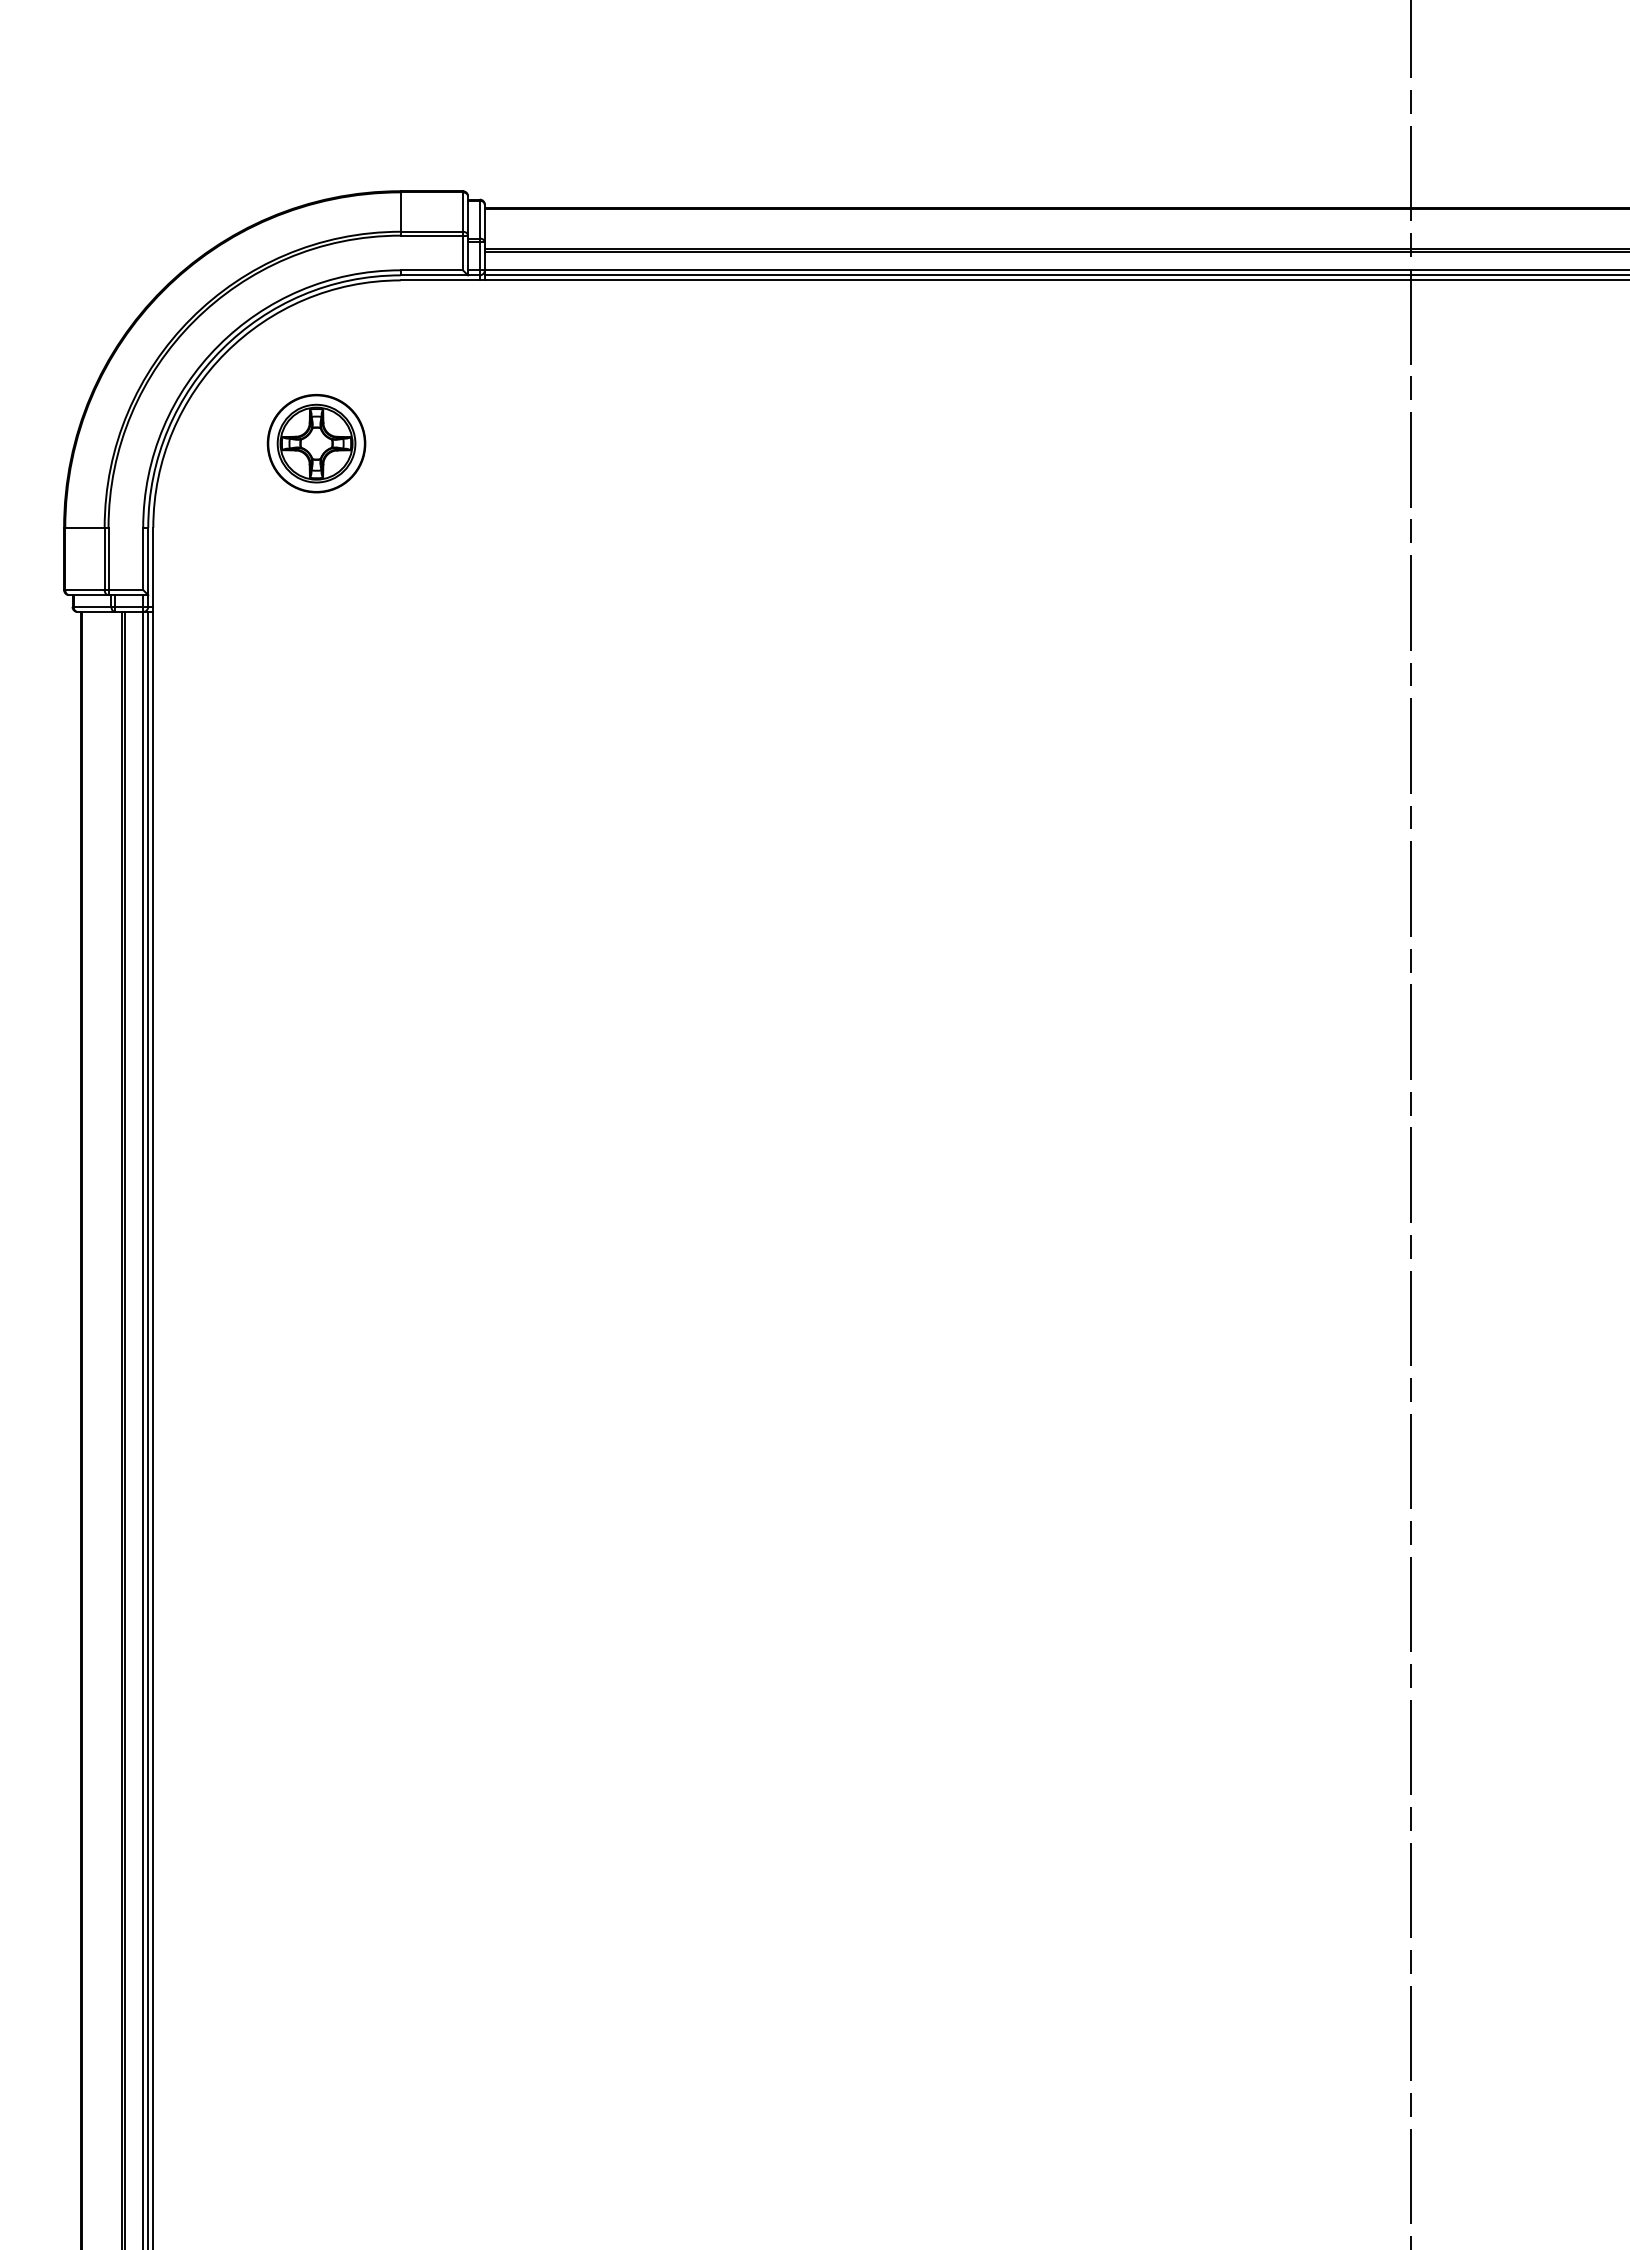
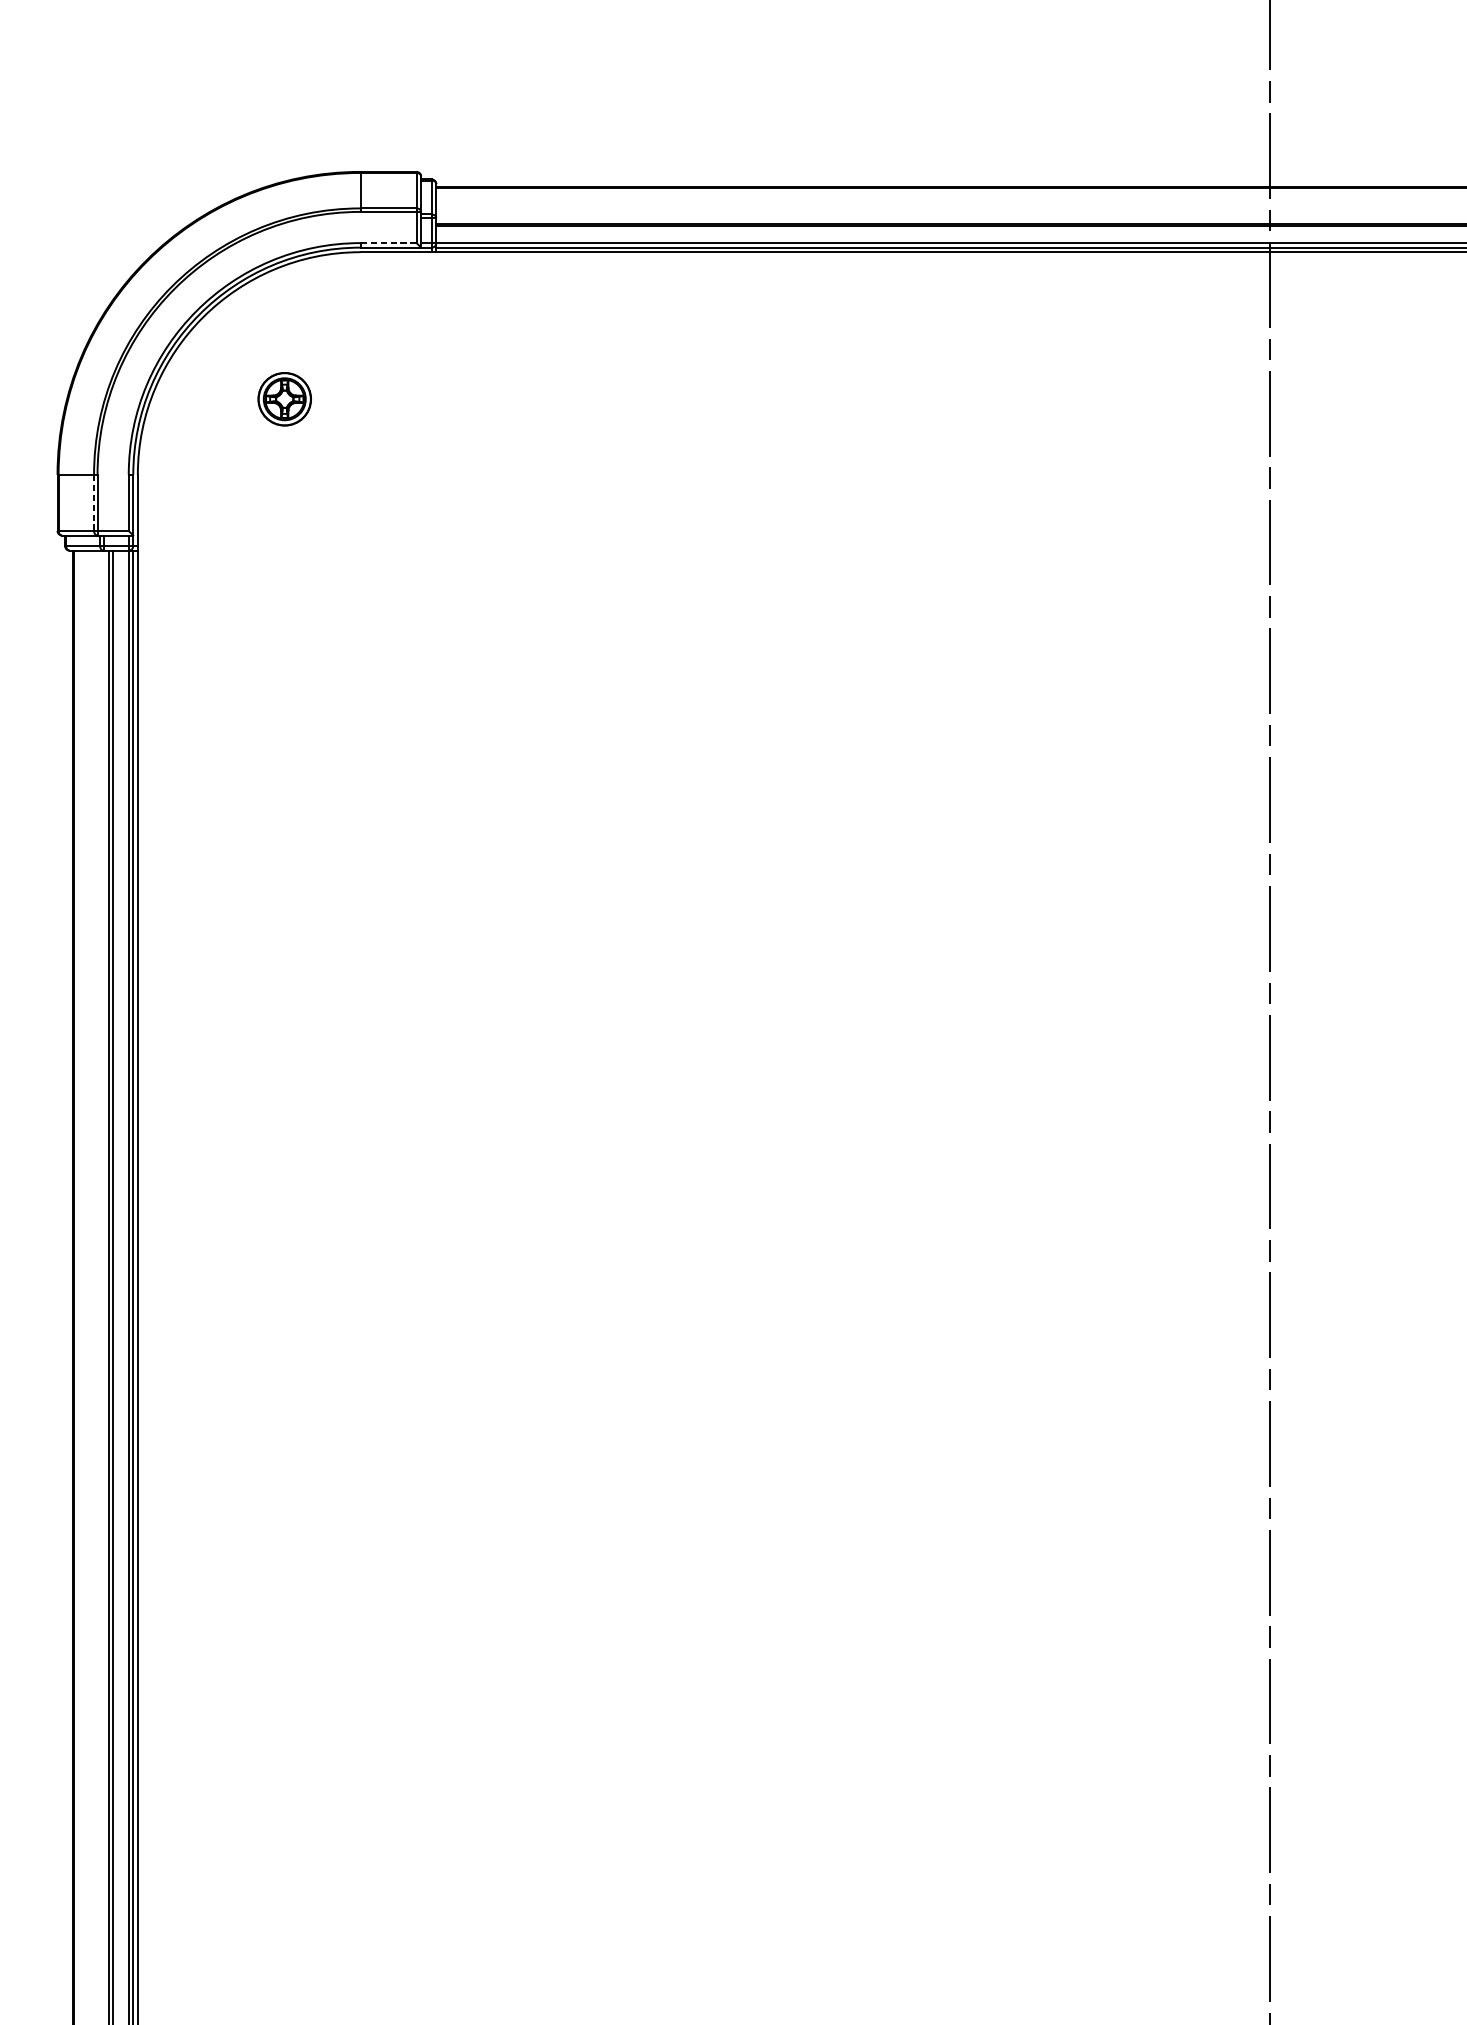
line: (431, 270) -> (388, 243), solid -> dashed
part: (316, 443) -> (284, 399), size x0.6
line: (104, 559) -> (93, 503), solid -> dashed

